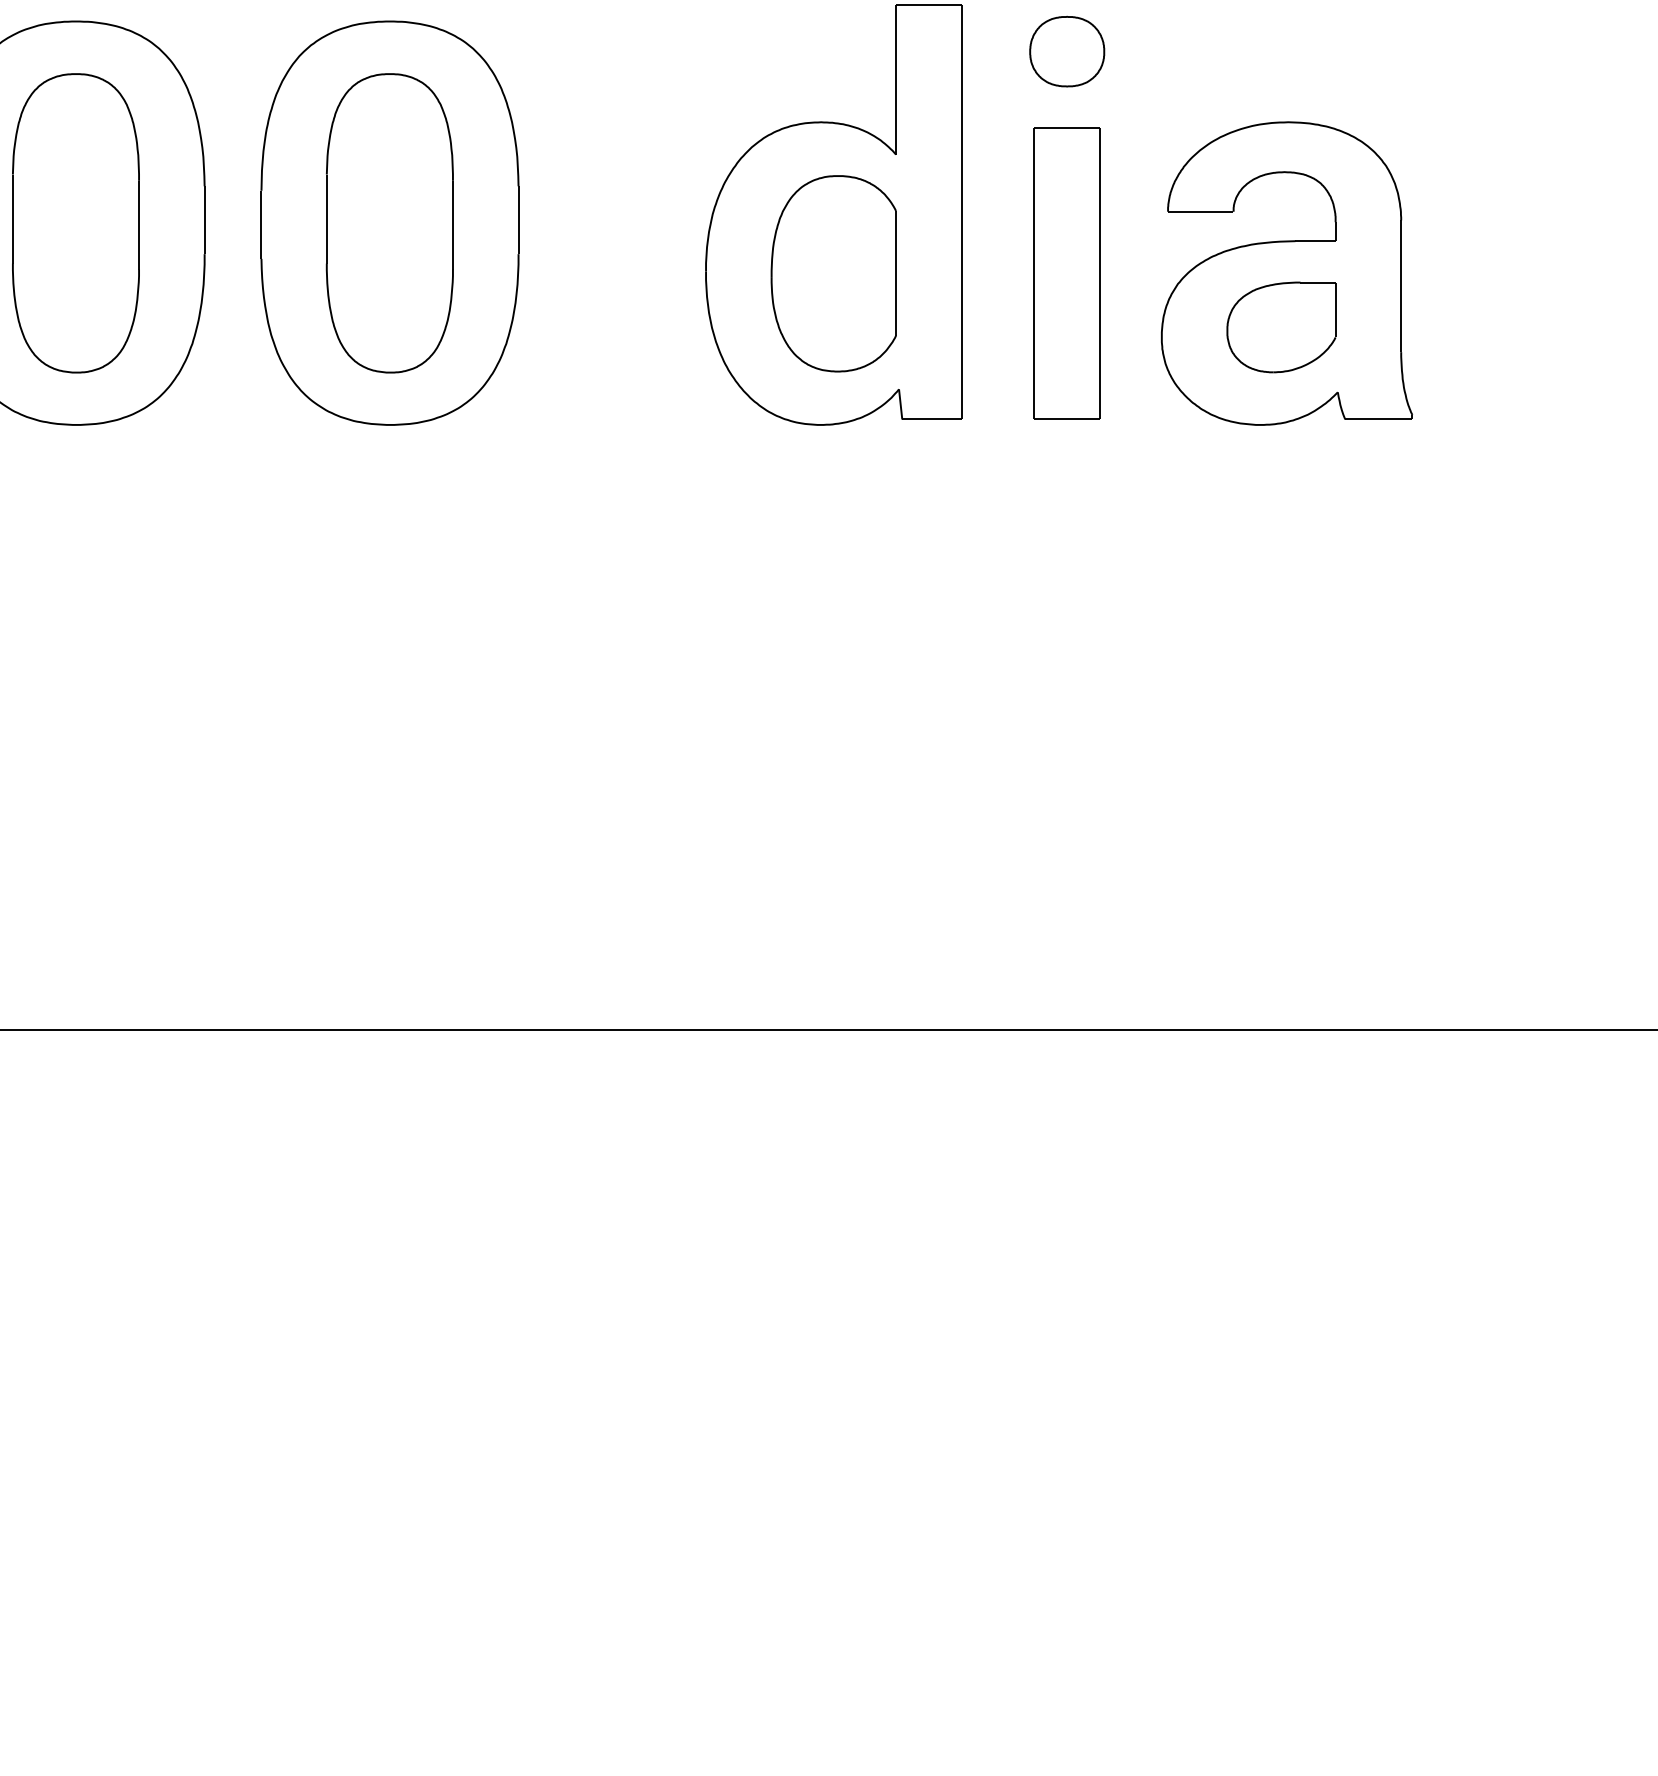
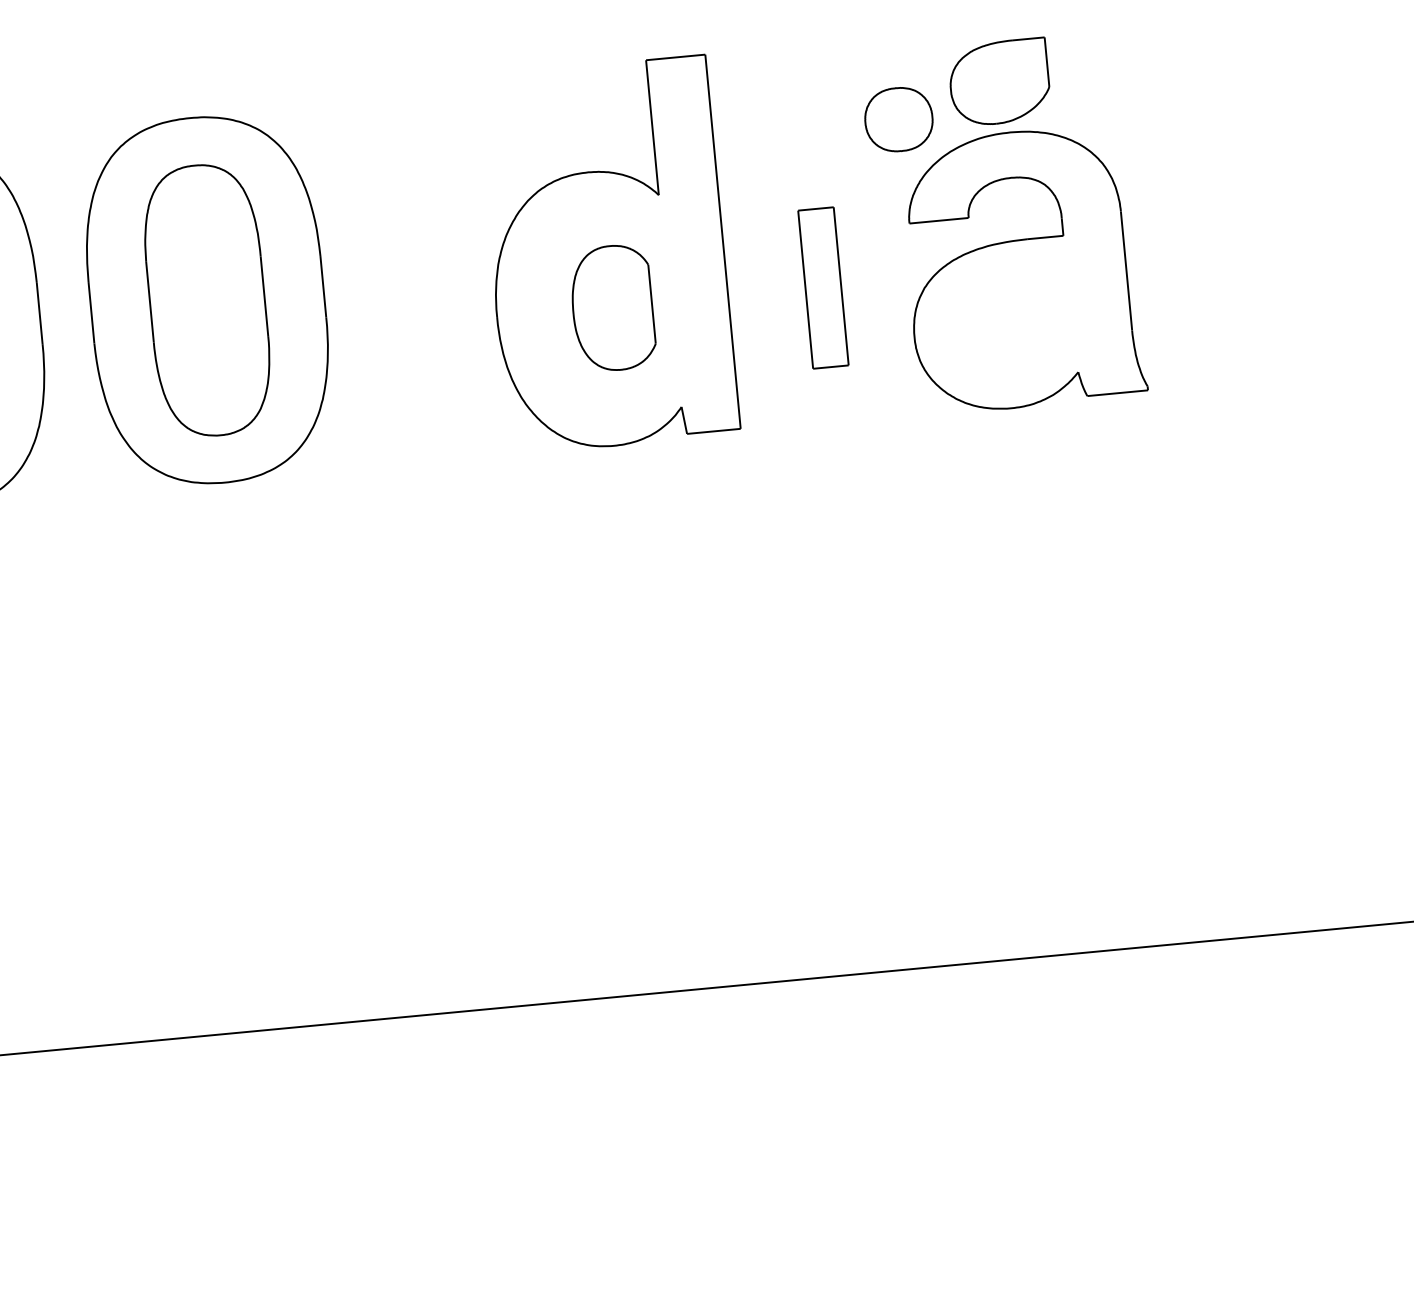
part: (1067, 51) -> (899, 119), moved
part: (833, 273) -> (612, 307), size x0.7
part: (1066, 273) -> (823, 288), size x0.6
part: (1281, 327) -> (999, 82), moved

